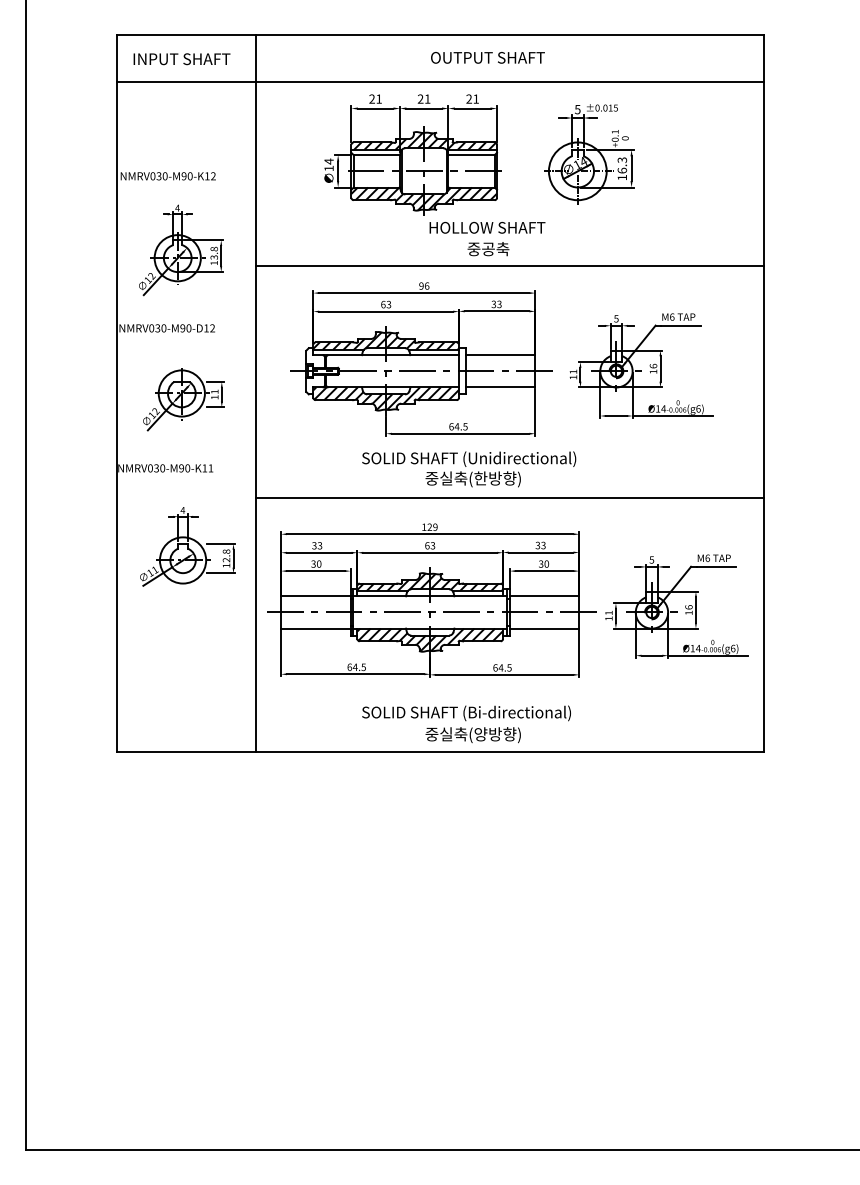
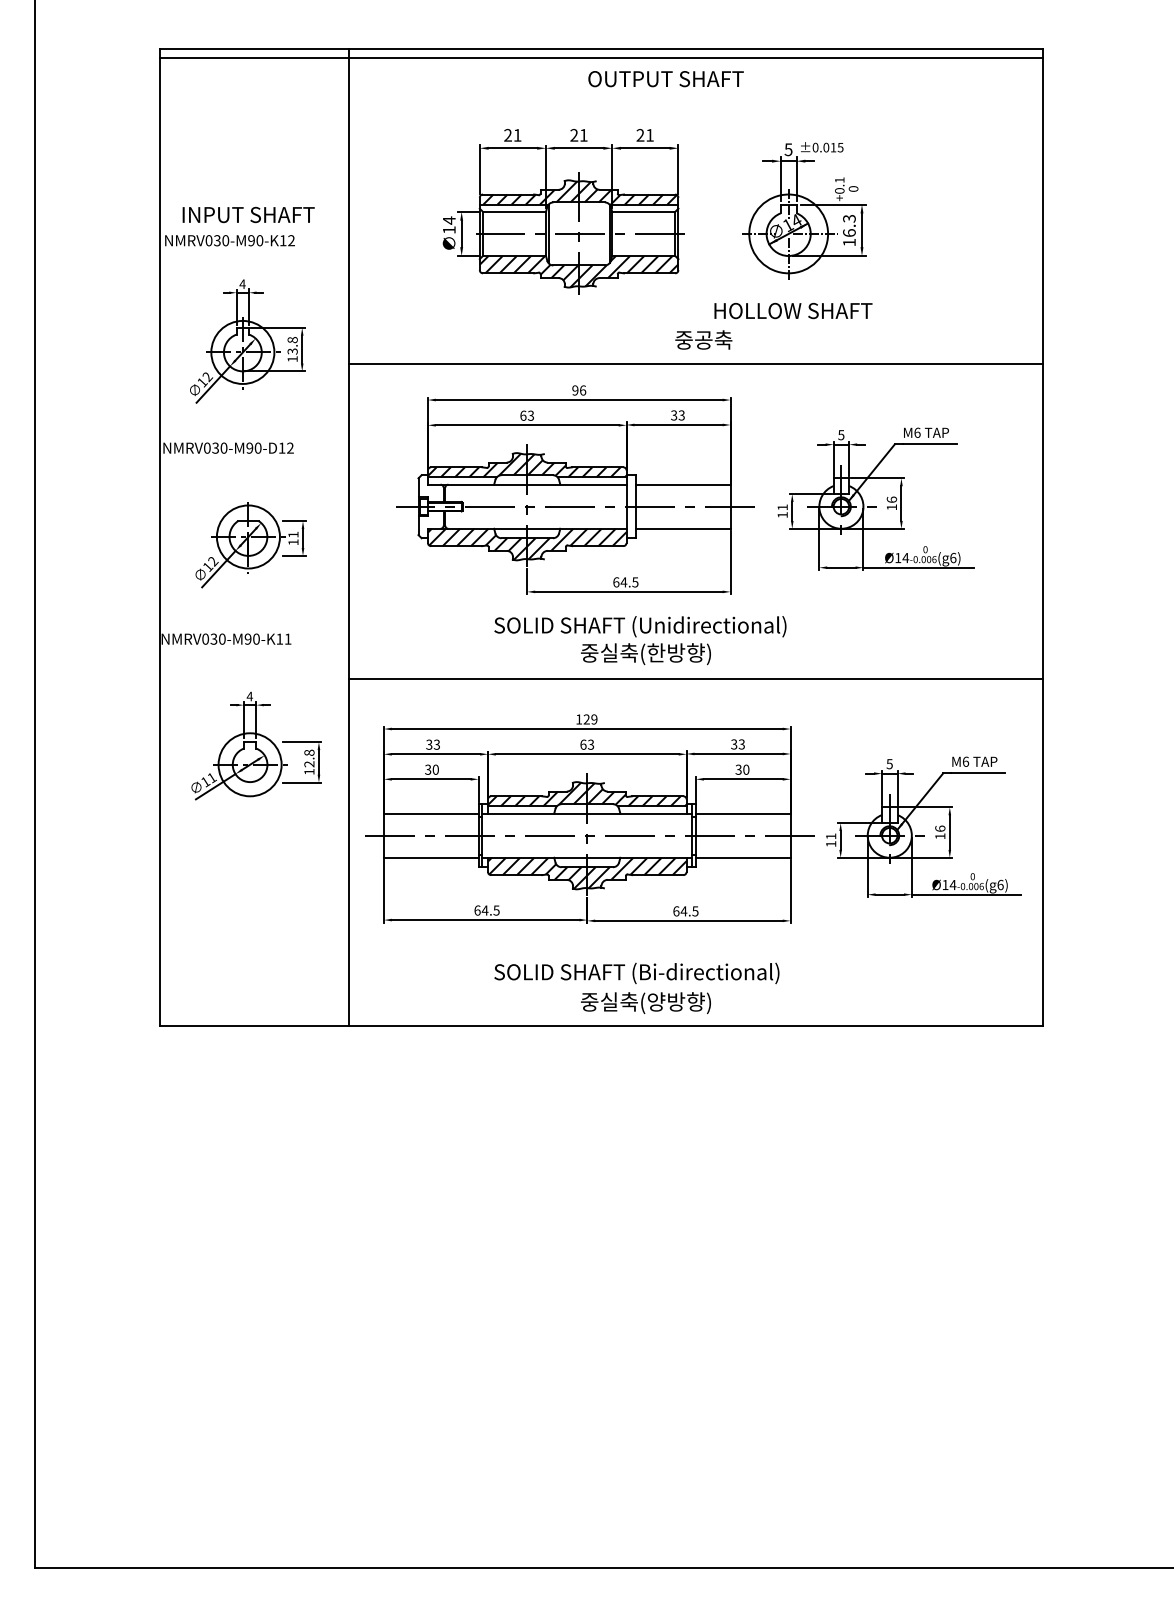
text: (181, 58) -> (248, 214), moved
line: (440, 81) -> (601, 57), moved
text: (487, 227) -> (793, 310), moved
text: (488, 248) -> (703, 339), moved

